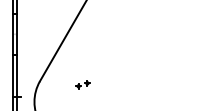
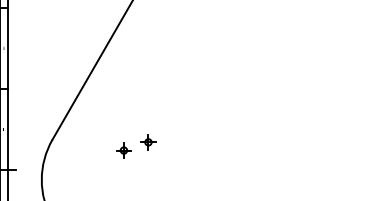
part: (82, 84) -> (135, 145), size x1.43

